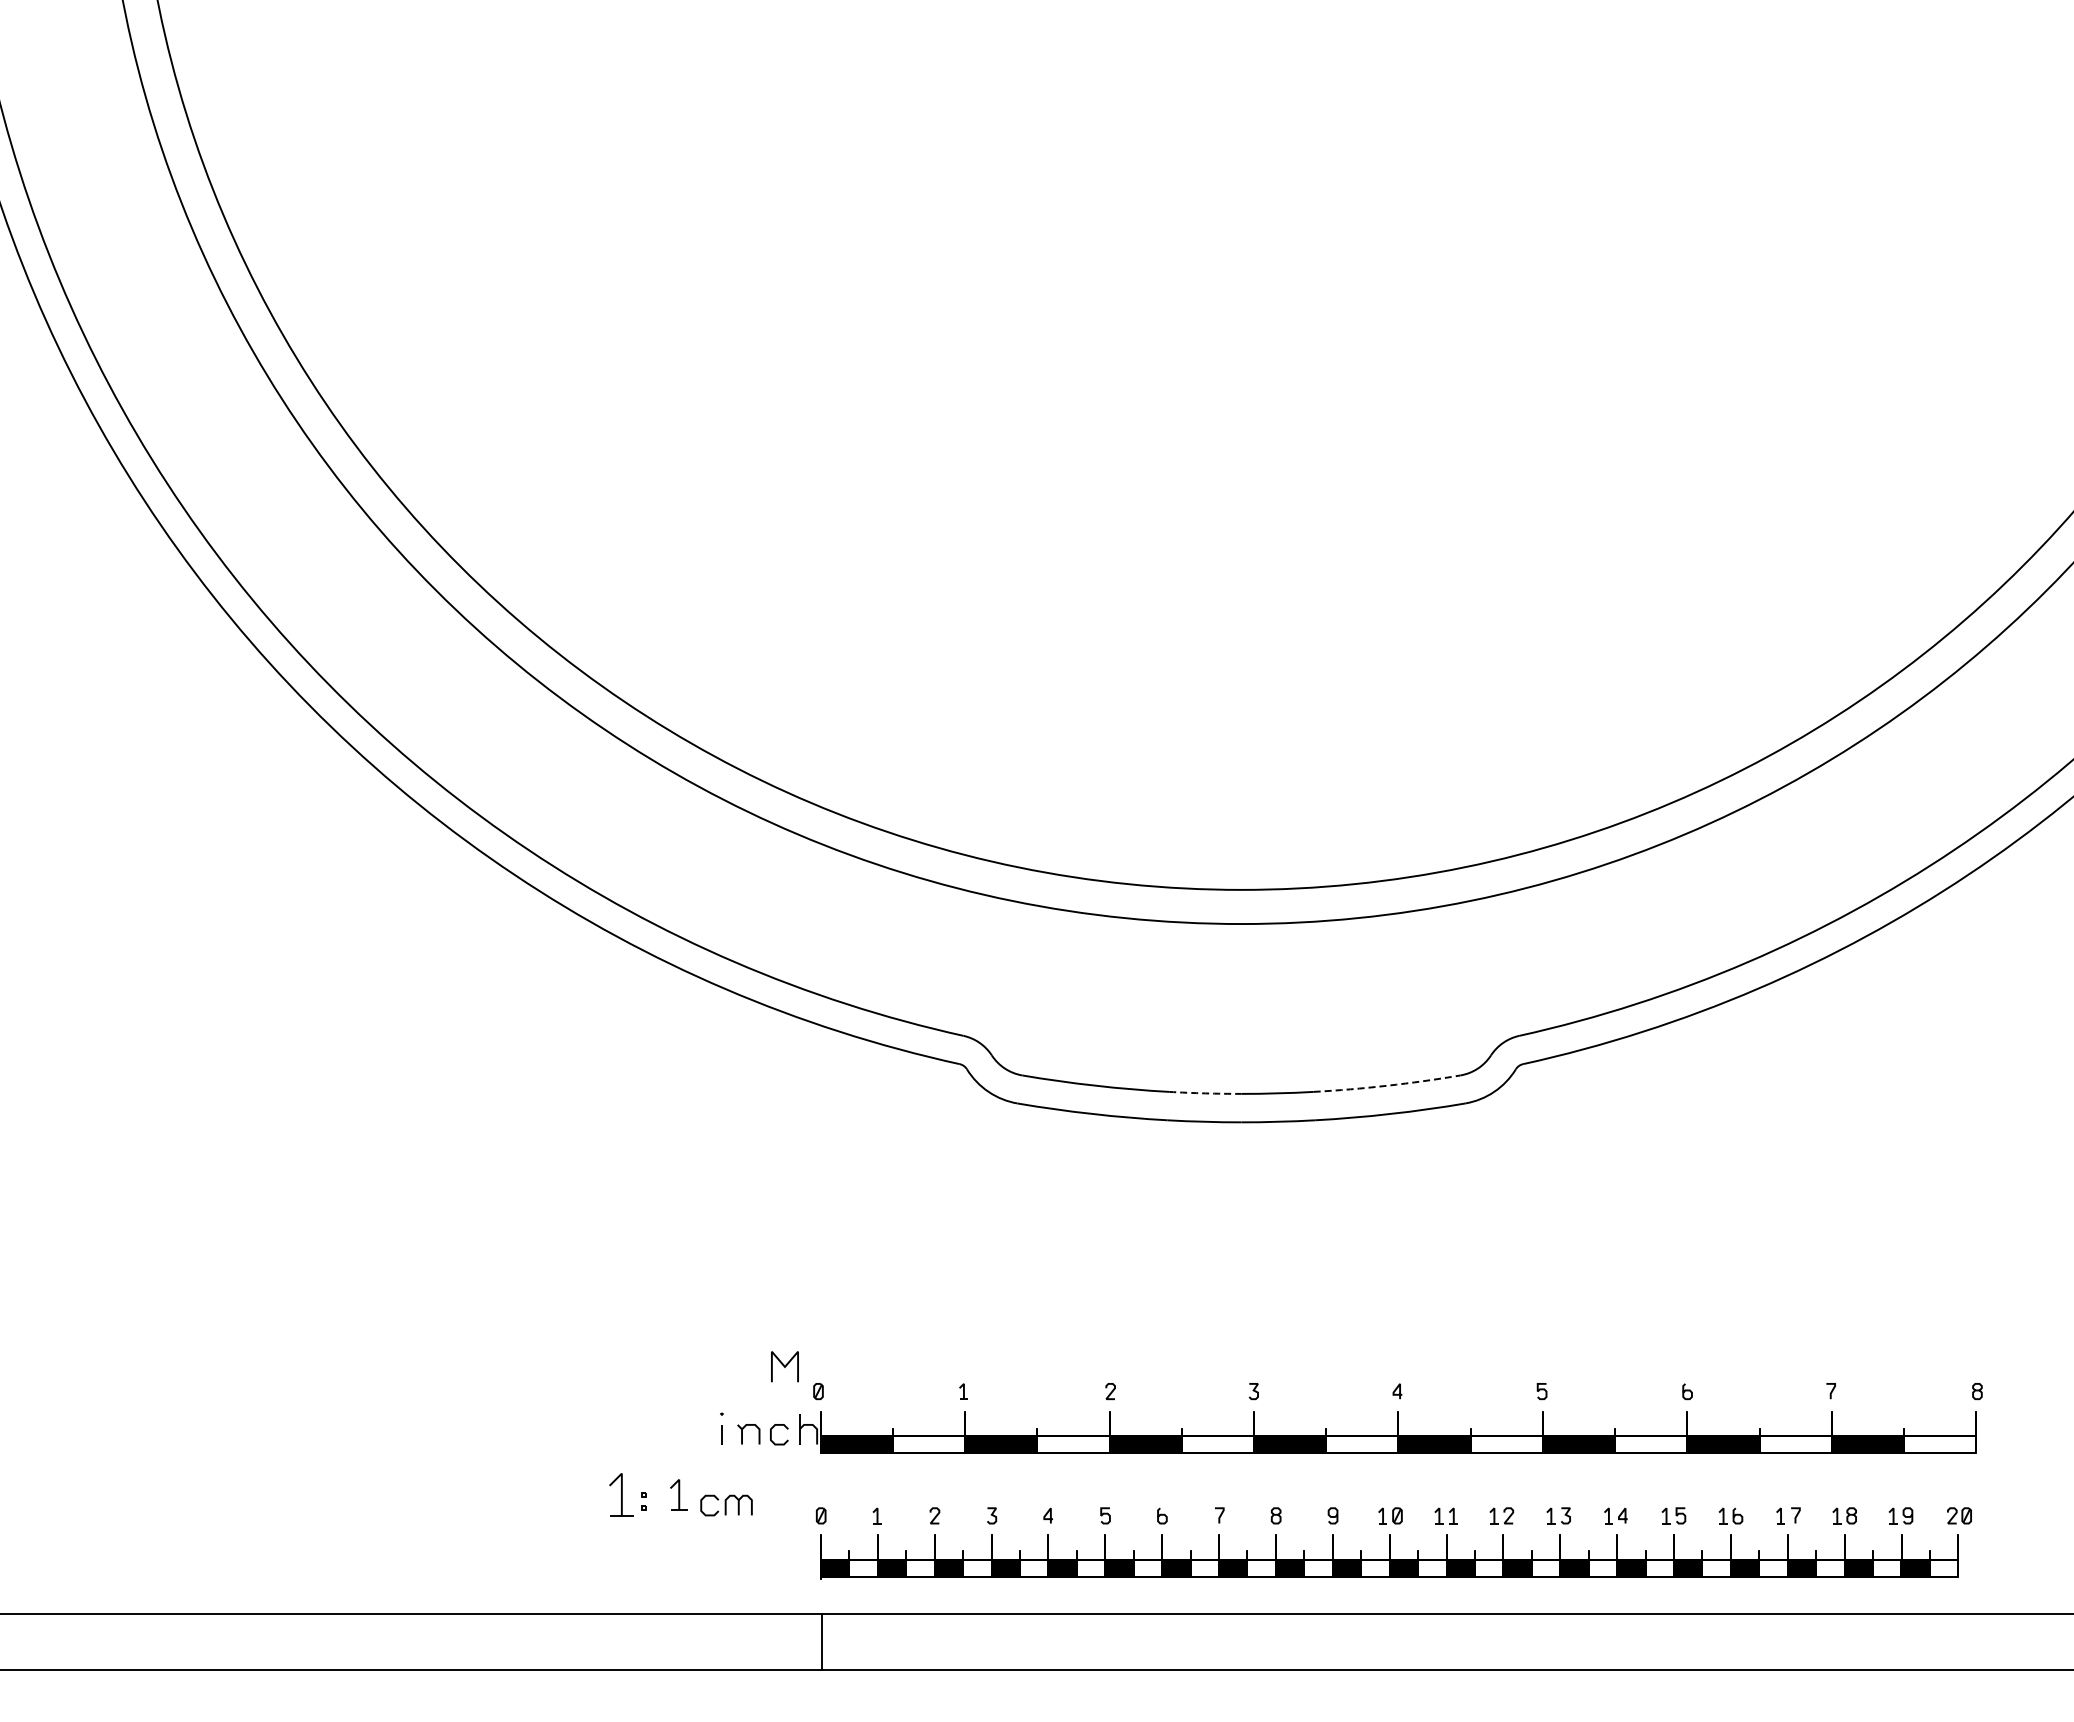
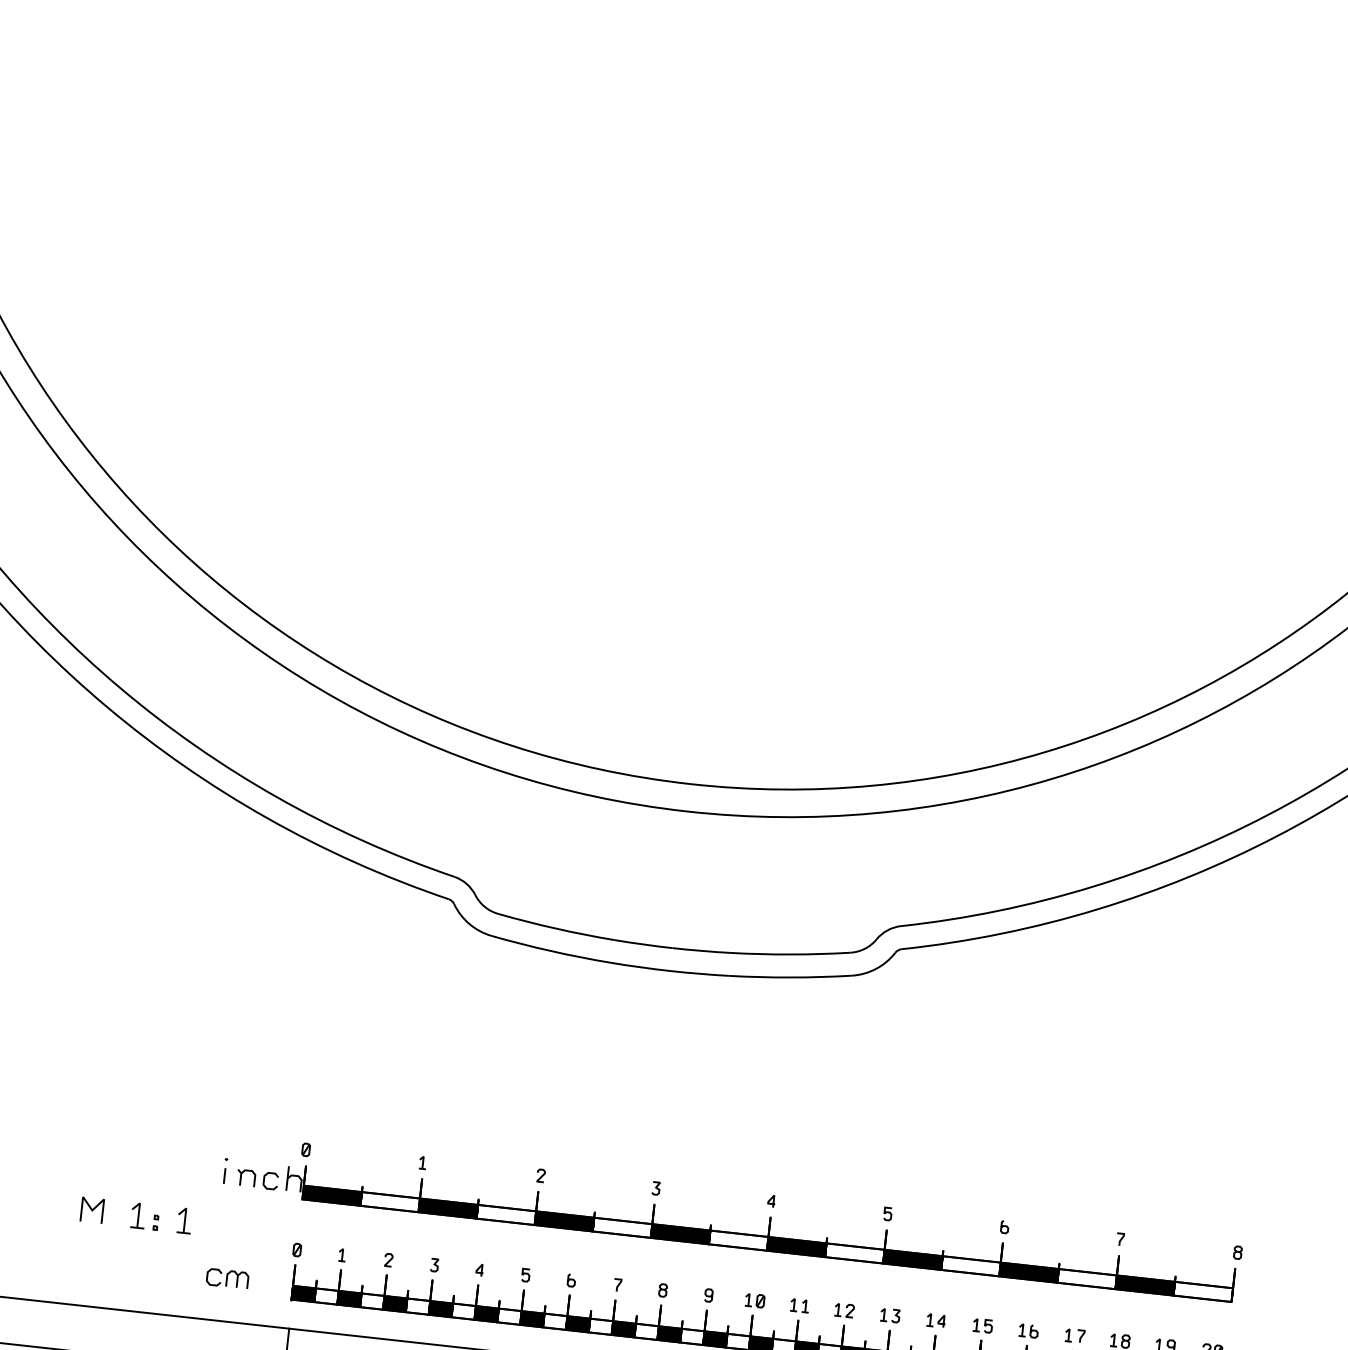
arc: (1387, 1085) -> (790, 954), dashed -> solid
arc: (1205, 1093) -> (643, 944), dashed -> solid
curve: (784, 1366) -> (91, 1210), moved
part: (620, 1494) -> (137, 1215), size x0.71
part: (726, 1505) -> (227, 1278), moved

